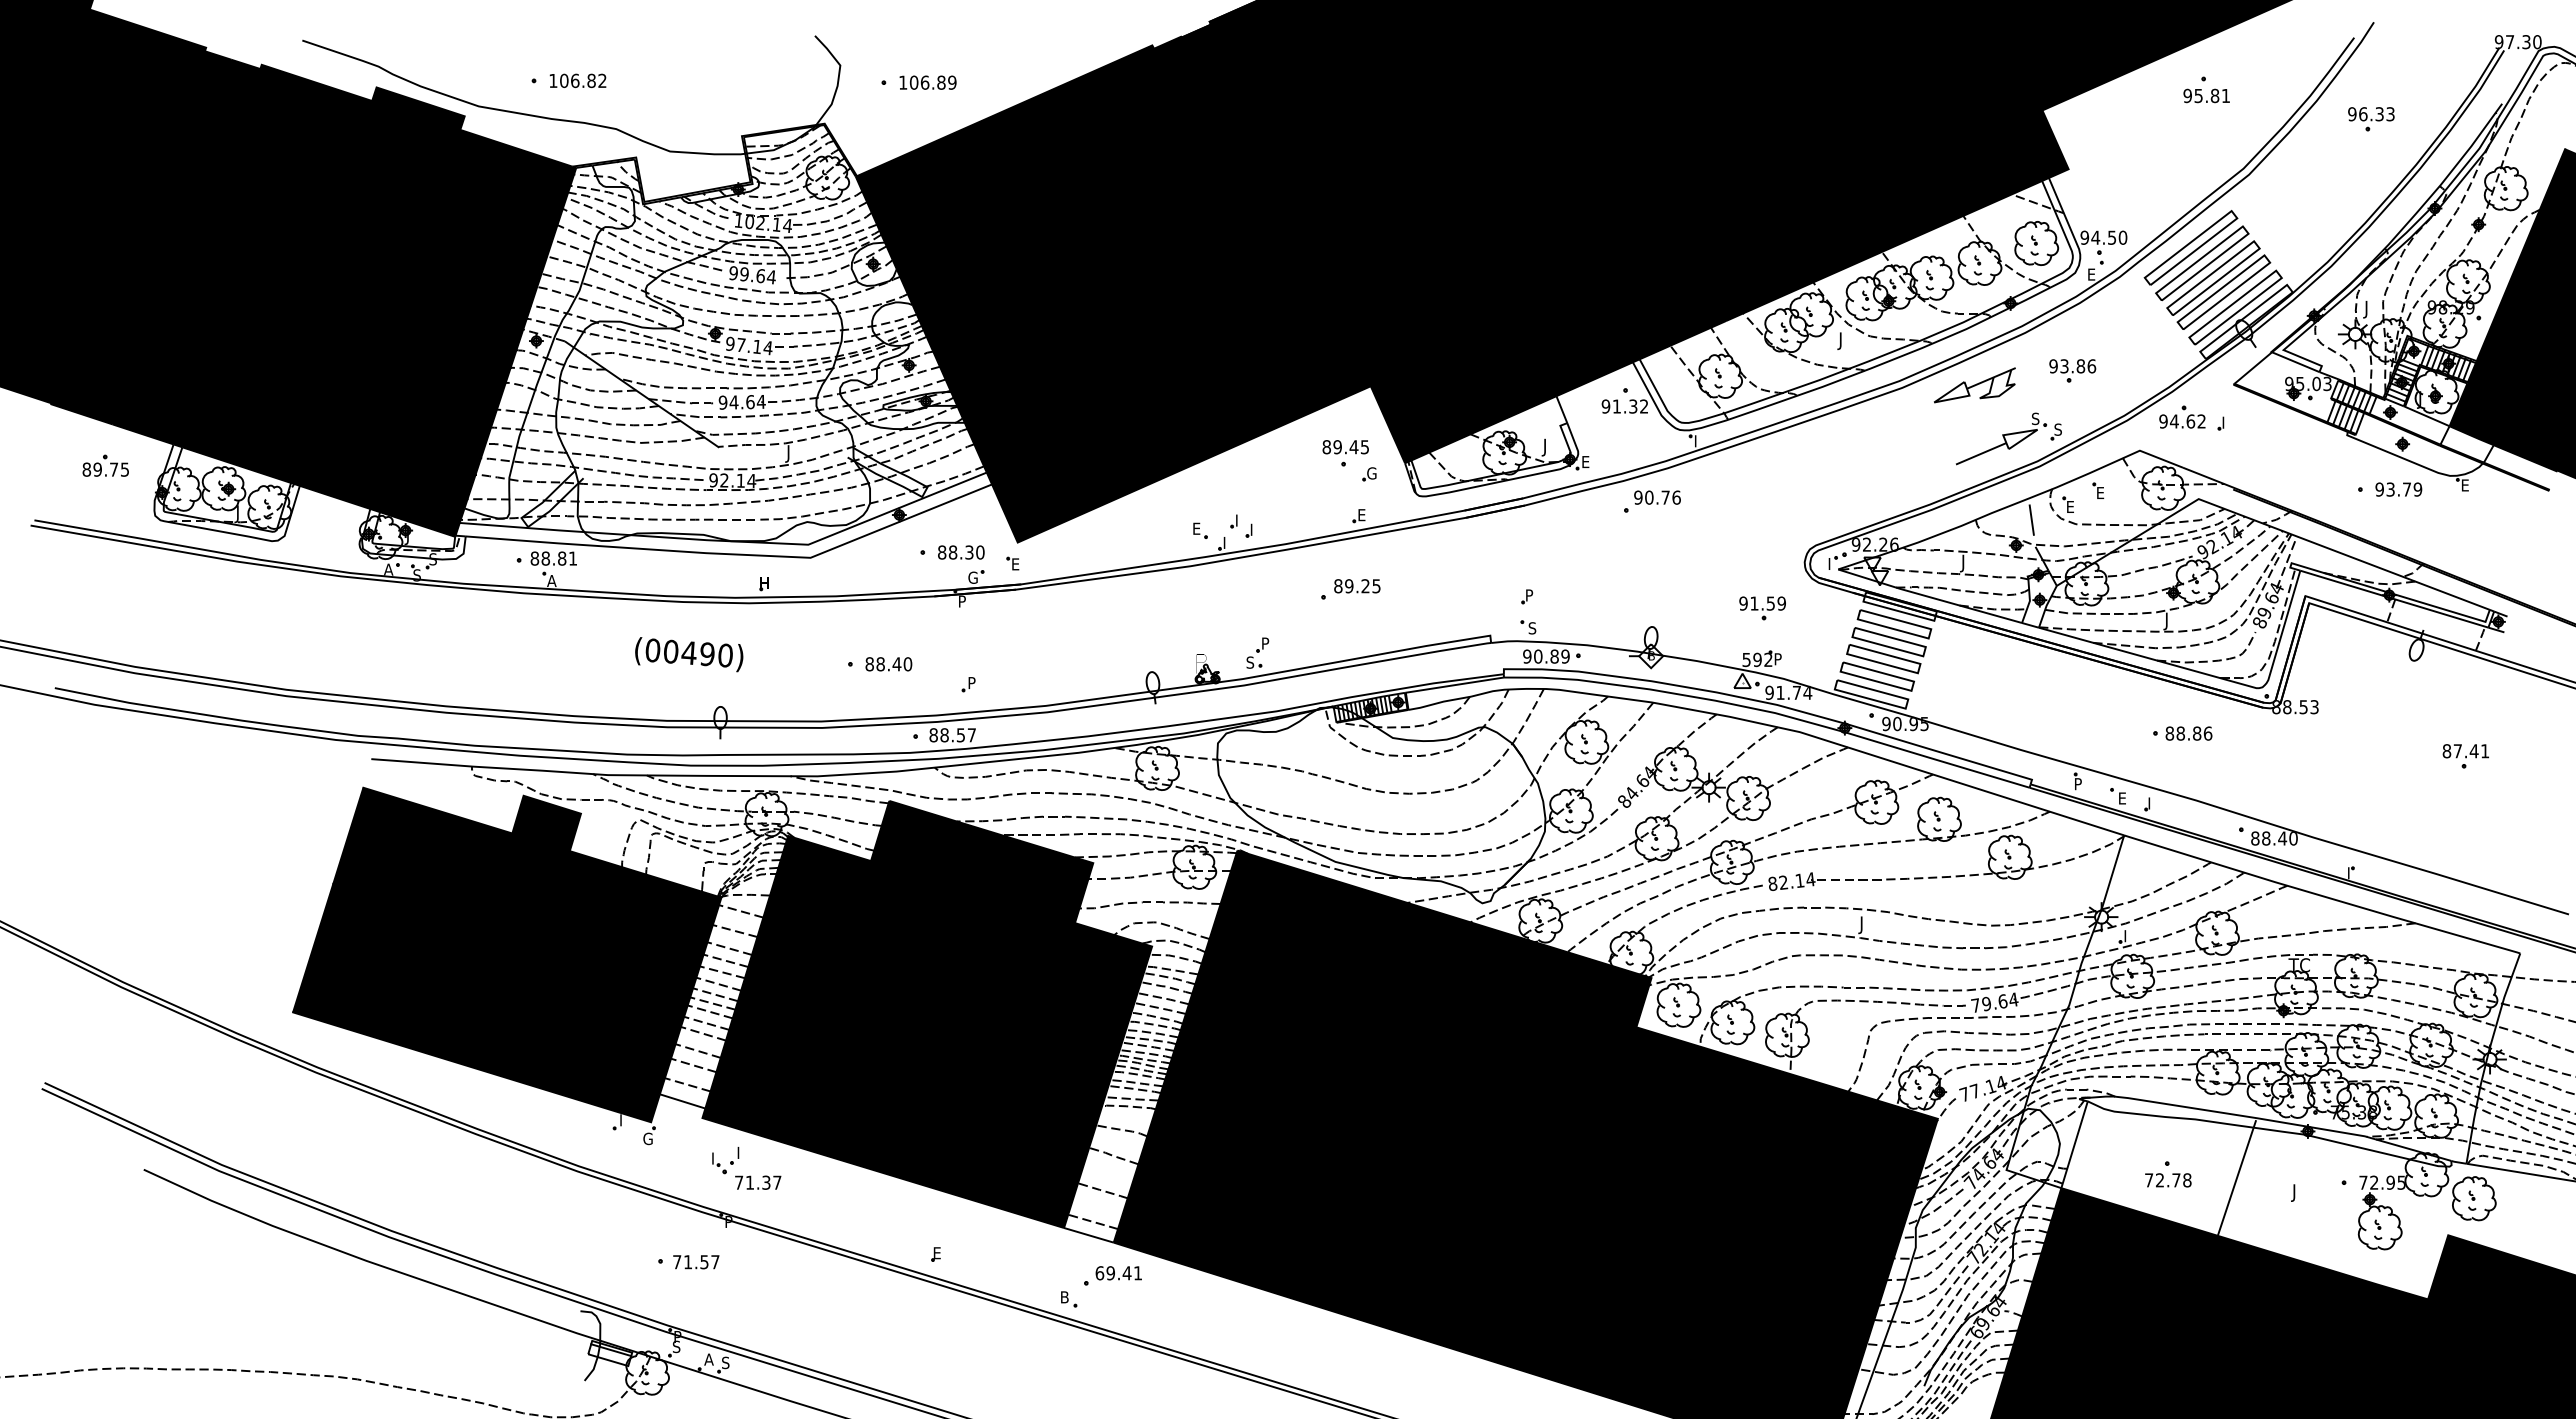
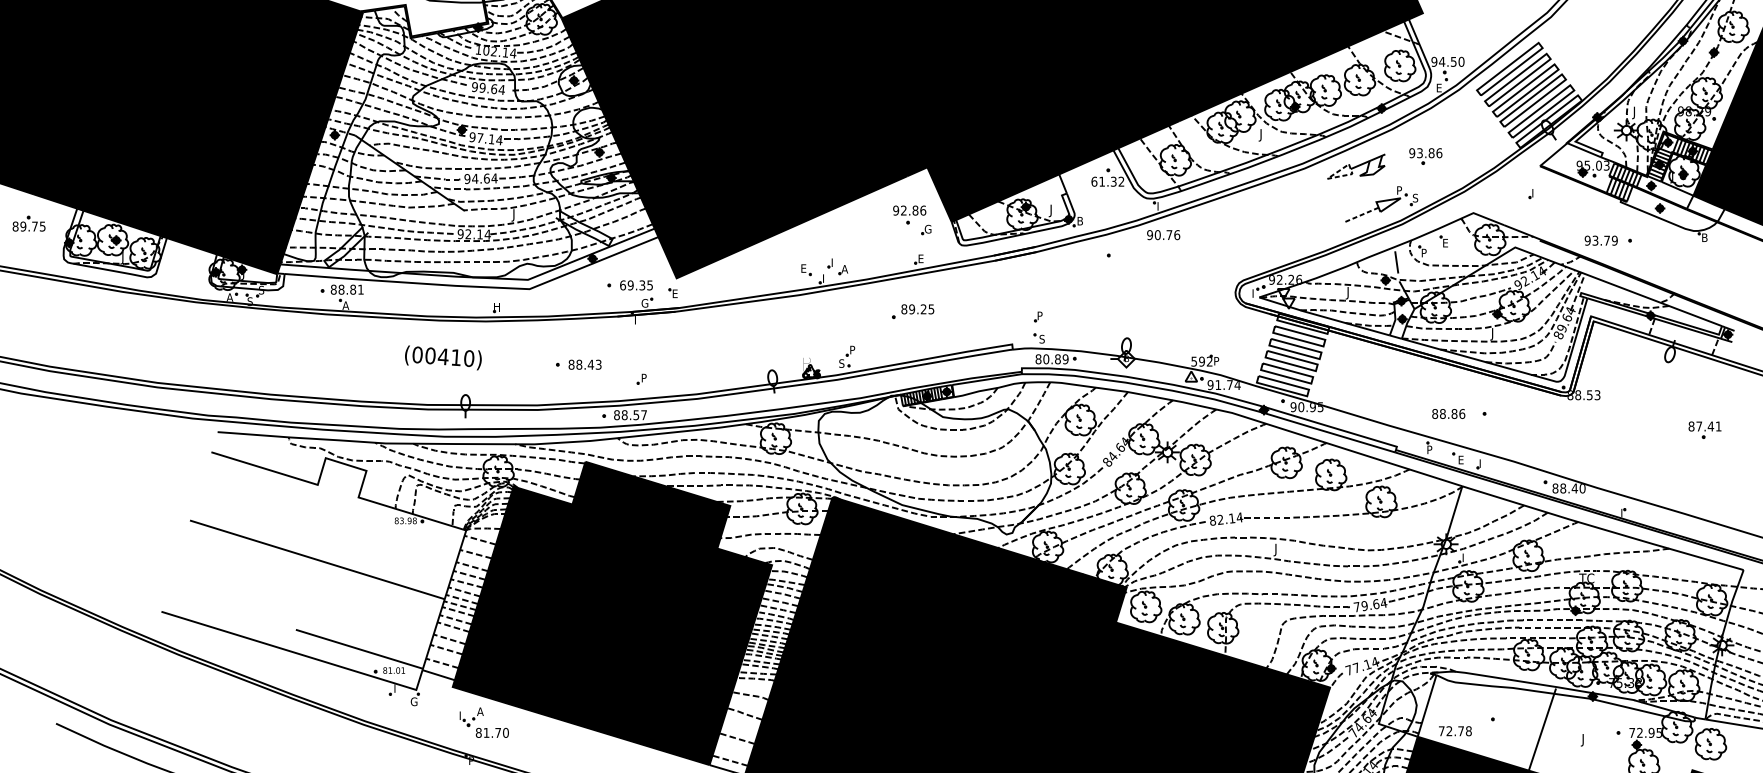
line: (1941, 401) -> (1332, 178), solid -> dashed
text: (1605, 406) -> (1094, 181), 91.32 -> 61.32
part: (2182, 416) -> (1503, 188), removed
text: (2035, 418) -> (1399, 190), S -> P
text: (1345, 447) -> (909, 210), 89.45 -> 92.86
line: (1980, 454) -> (1360, 215), solid -> dashed
text: (1588, 462) -> (1081, 221), E -> B
text: (2467, 485) -> (1706, 237), E -> B
text: (2398, 489) -> (1601, 240), moved
text: (1657, 497) -> (1163, 234), moved
text: (2070, 506) -> (1424, 252), E -> P
text: (1254, 529) -> (844, 269), I -> A
text: (961, 552) -> (636, 285), 88.30 -> 69.35
text: (962, 598) -> (637, 318), P -> I
part: (1762, 608) -> (1205, 325), removed
text: (707, 654) -> (456, 357), (00490) -> (00410)
text: (1527, 656) -> (1038, 359), 90.89 -> 80.89
text: (907, 664) -> (598, 364), 88.40 -> 88.43
text: (2188, 733) -> (1448, 413), moved
fill: (506, 954) -> (313, 570), removed
text: (741, 1152) -> (480, 711), I -> A
text: (2168, 1180) -> (1455, 731), moved
text: (758, 1182) -> (492, 732), 71.37 -> 81.70

